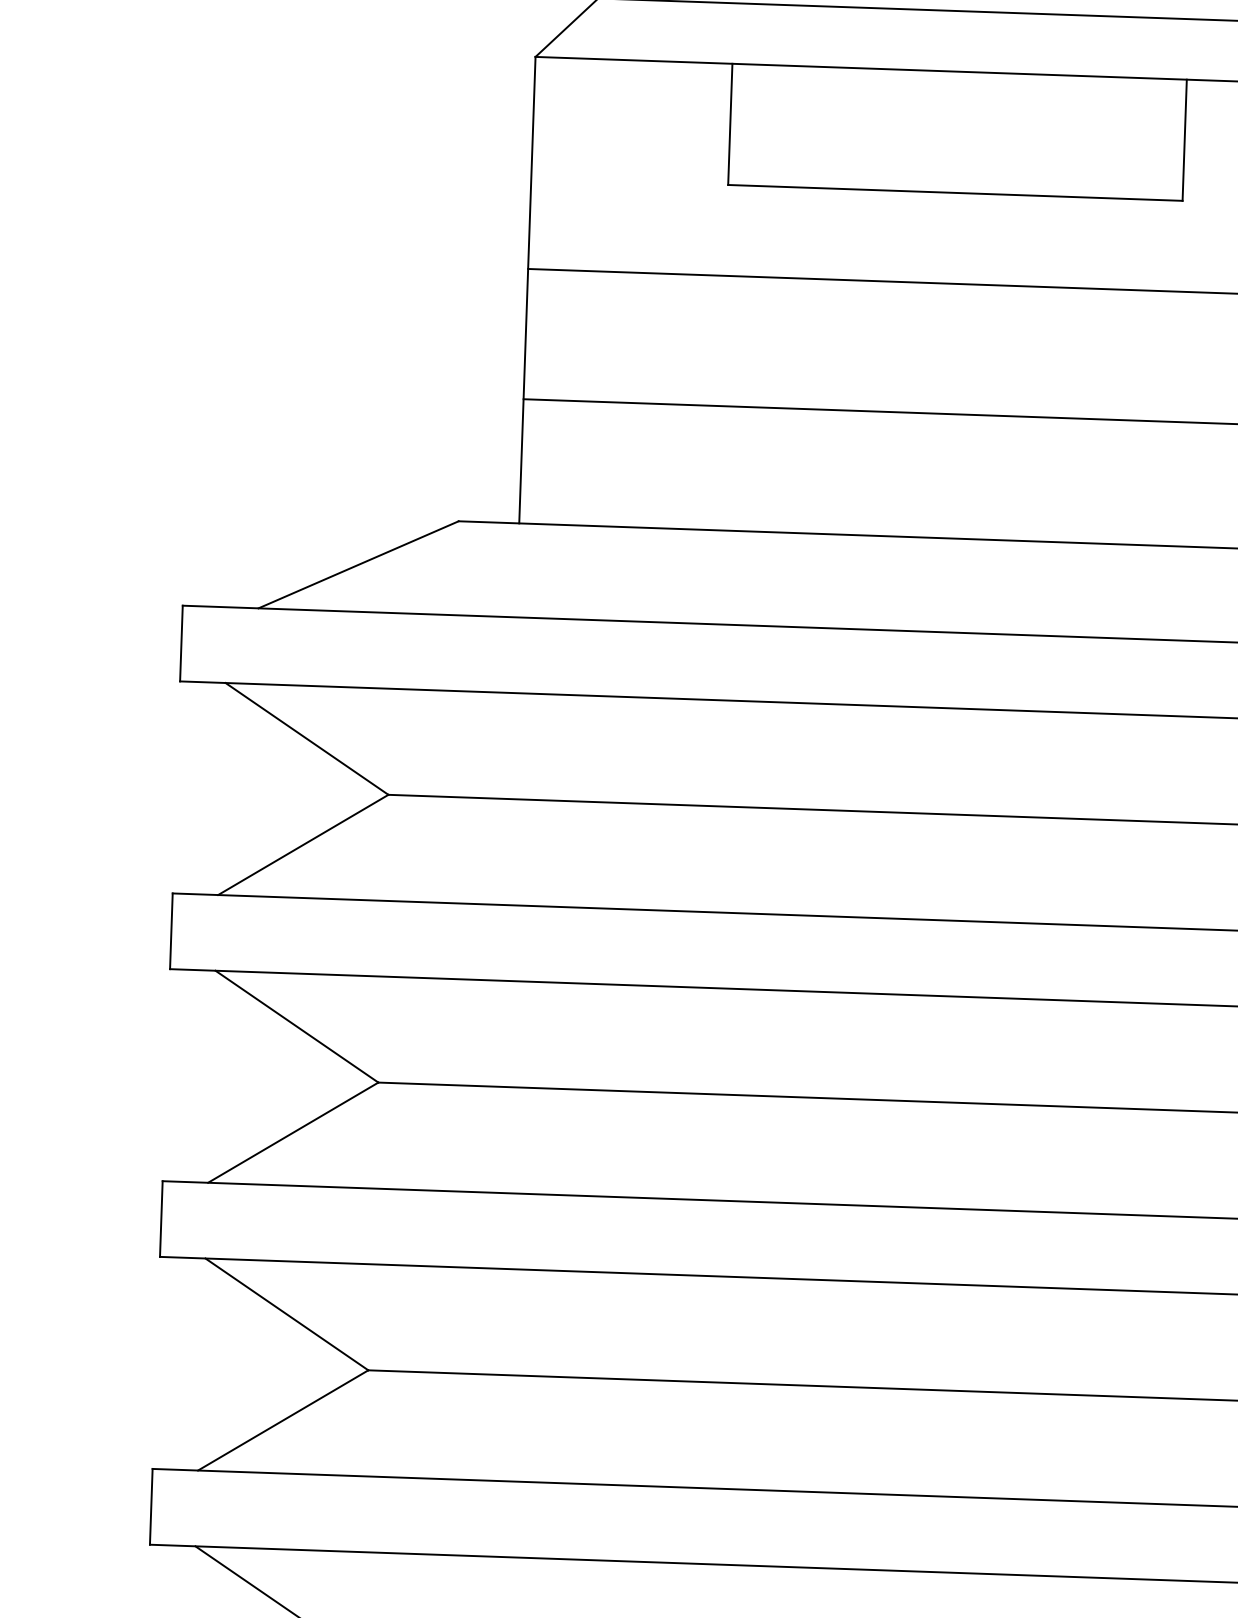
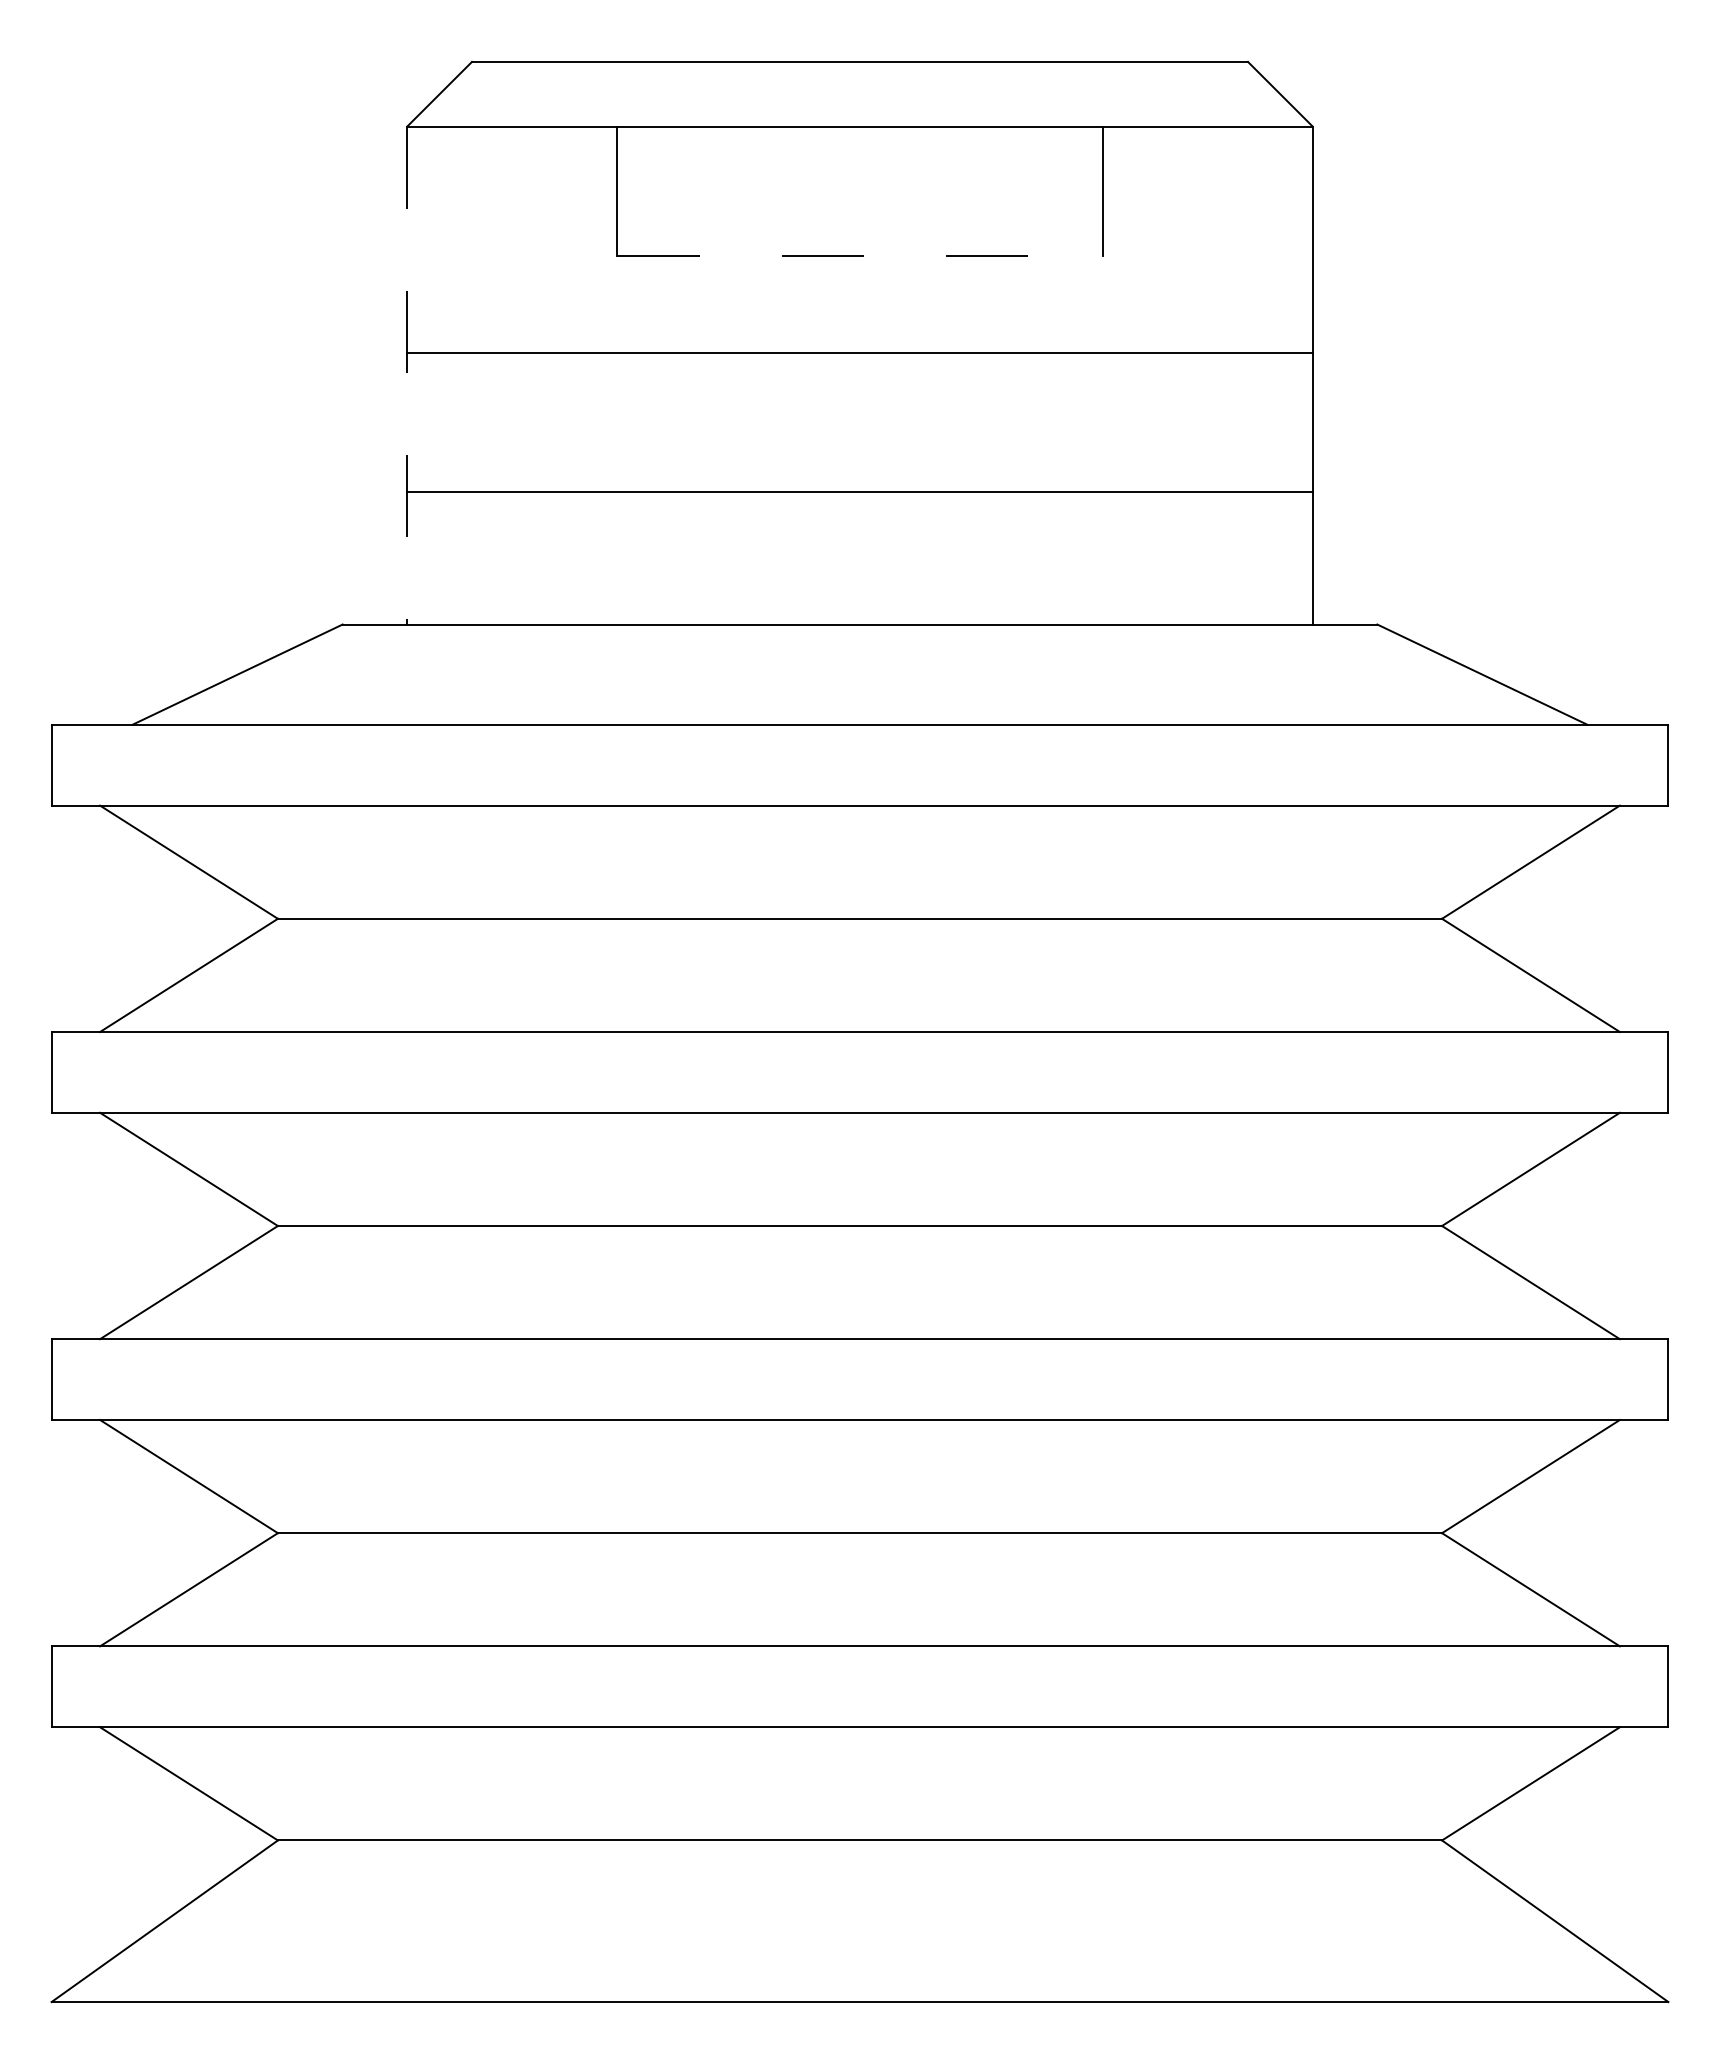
line: (955, 192) -> (860, 255), solid -> dashed
line: (527, 290) -> (407, 375), solid -> dashed

